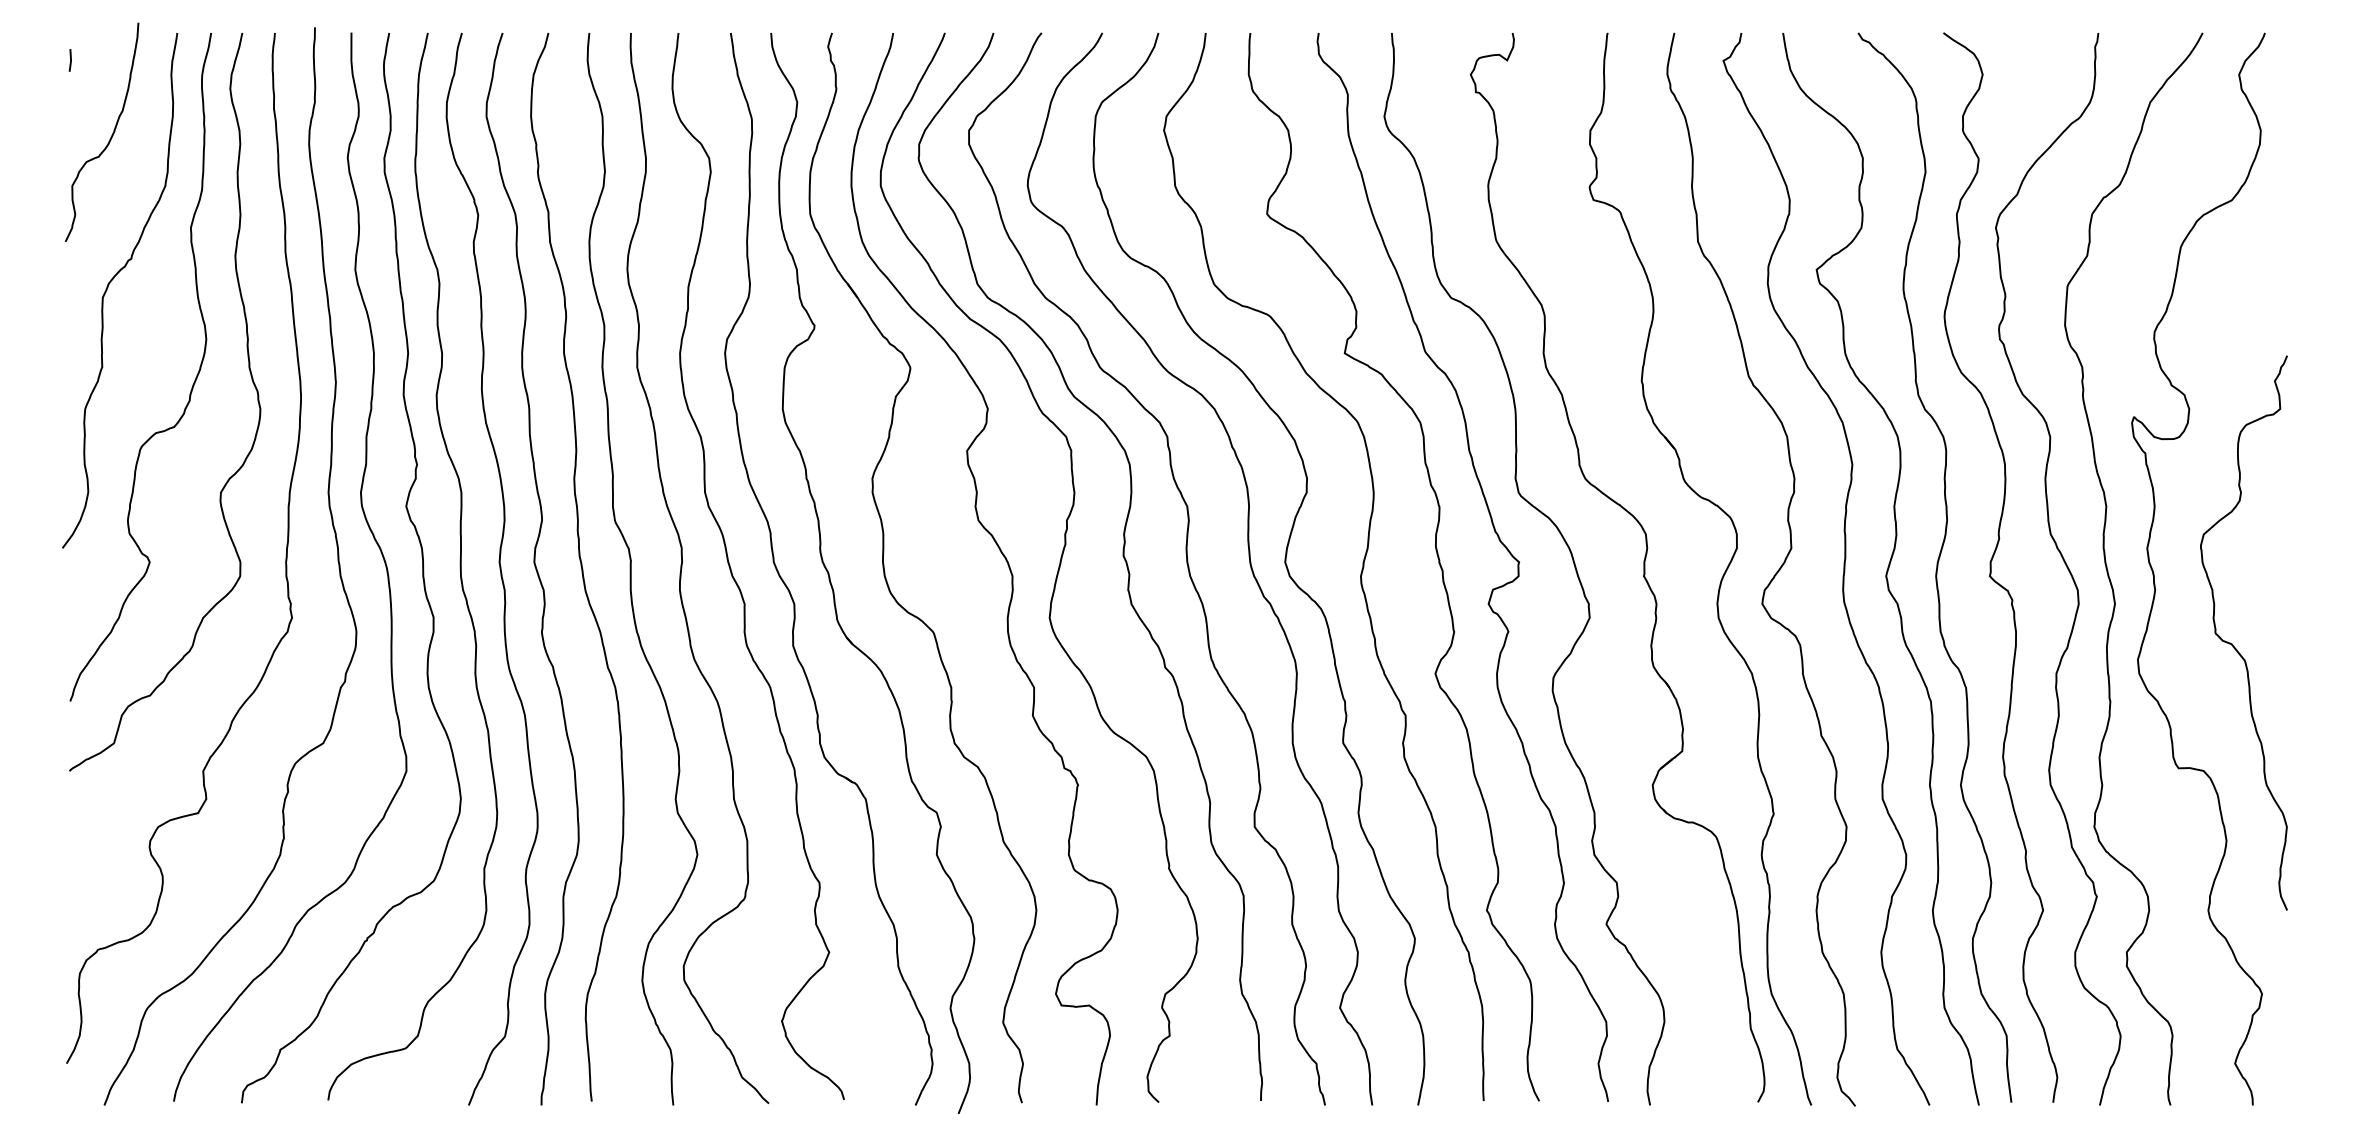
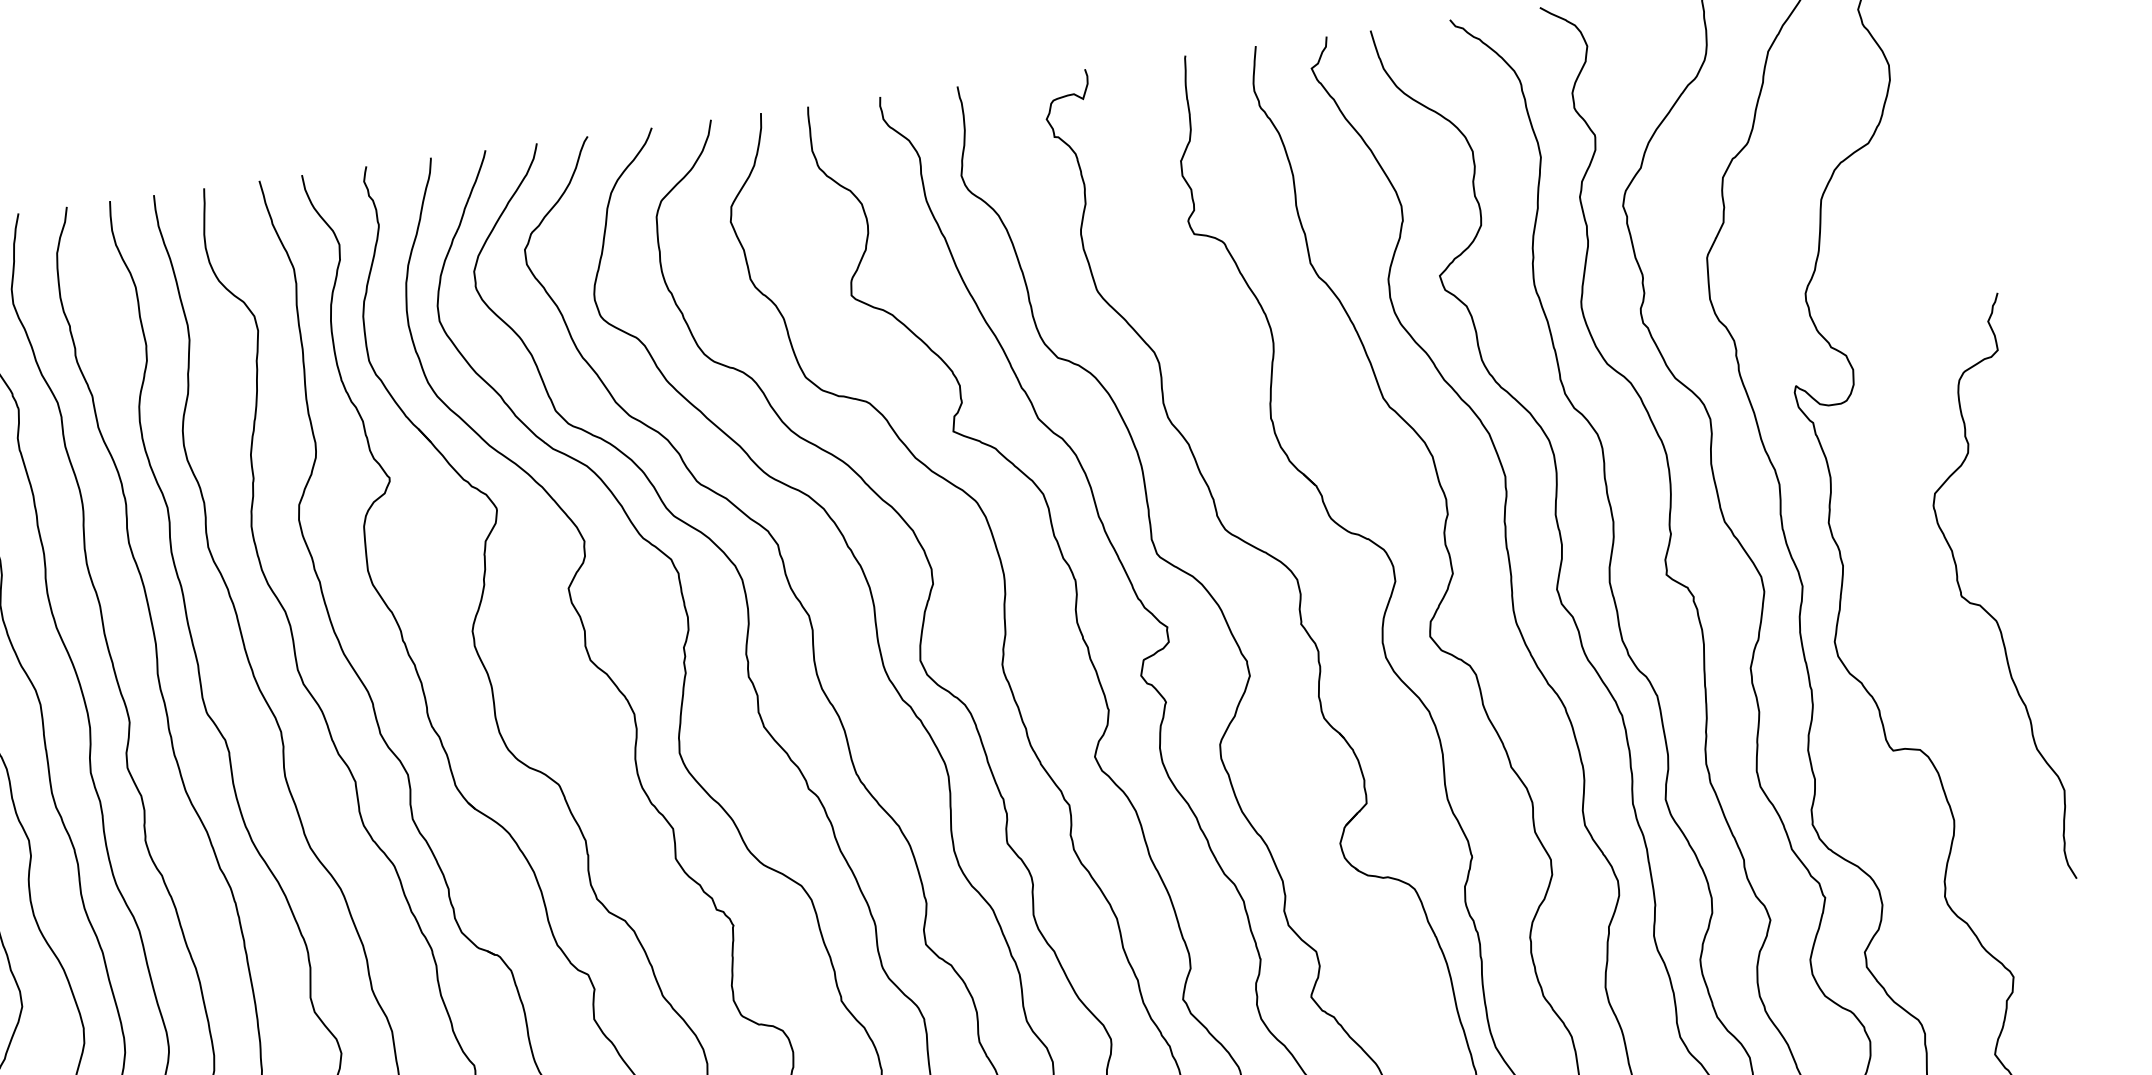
curve: (2232, 643) -> (1980, 604), moved

